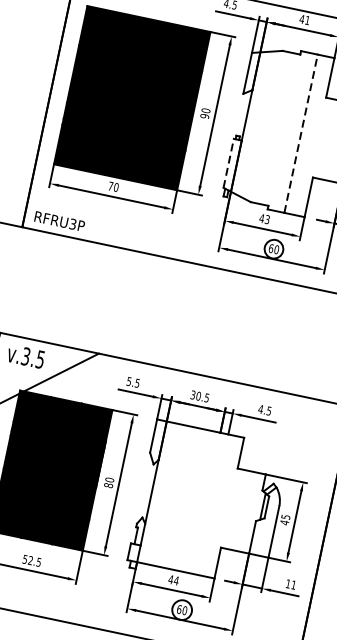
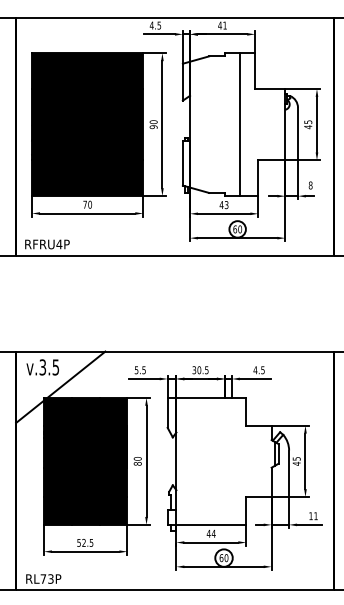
line: (301, 133) -> (240, 124), dashed -> solid
line: (228, 162) -> (182, 162), dashed -> solid
text: (73, 224) -> (59, 244), RFRU3P -> RFRU4P

